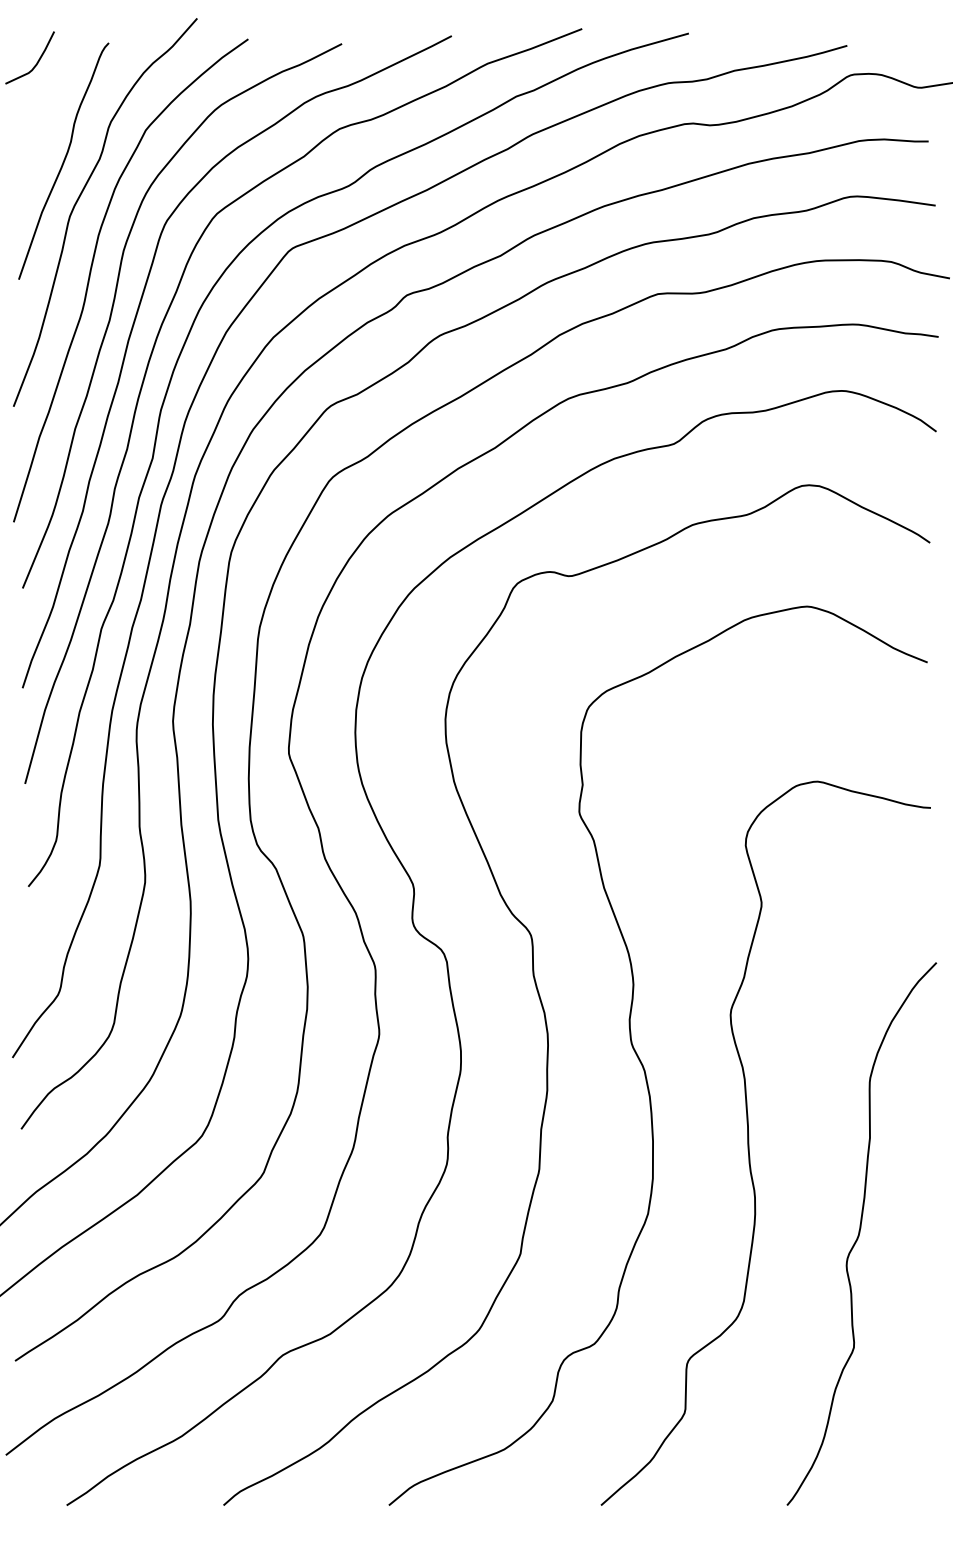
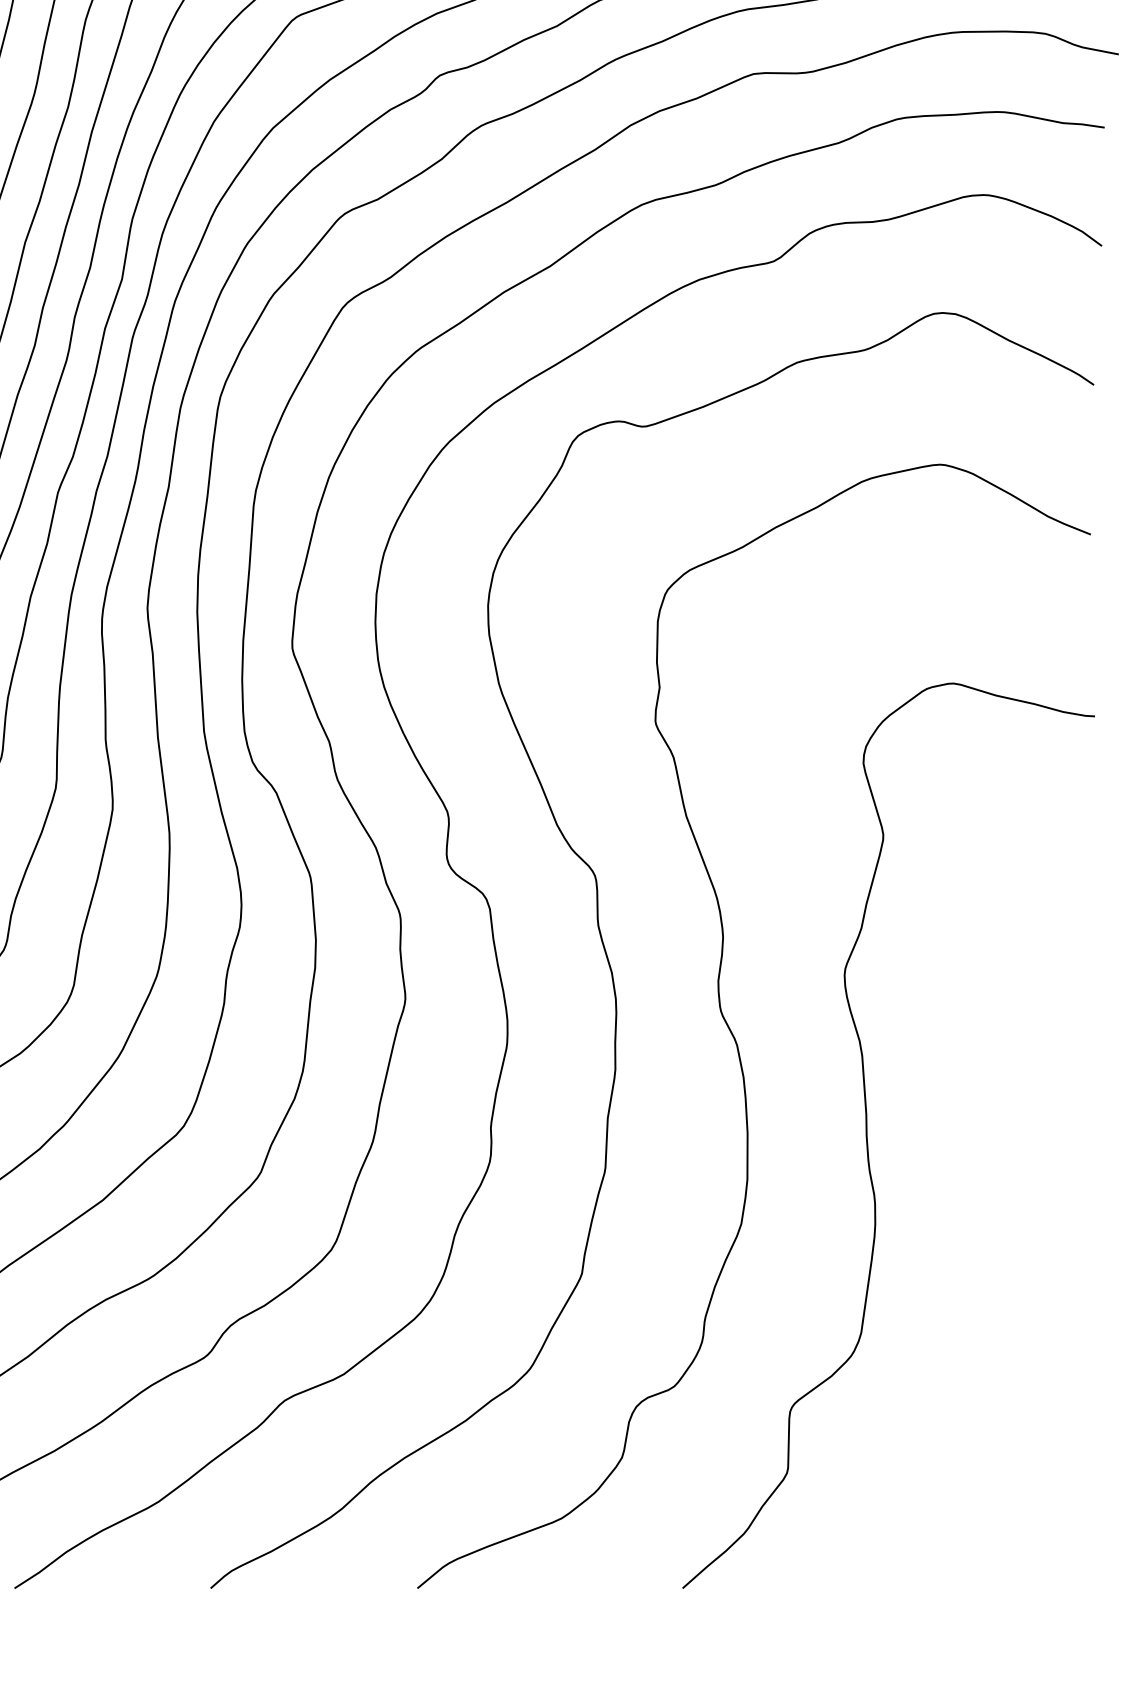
curve: (860, 1233) -> (1006, 1248), removed

